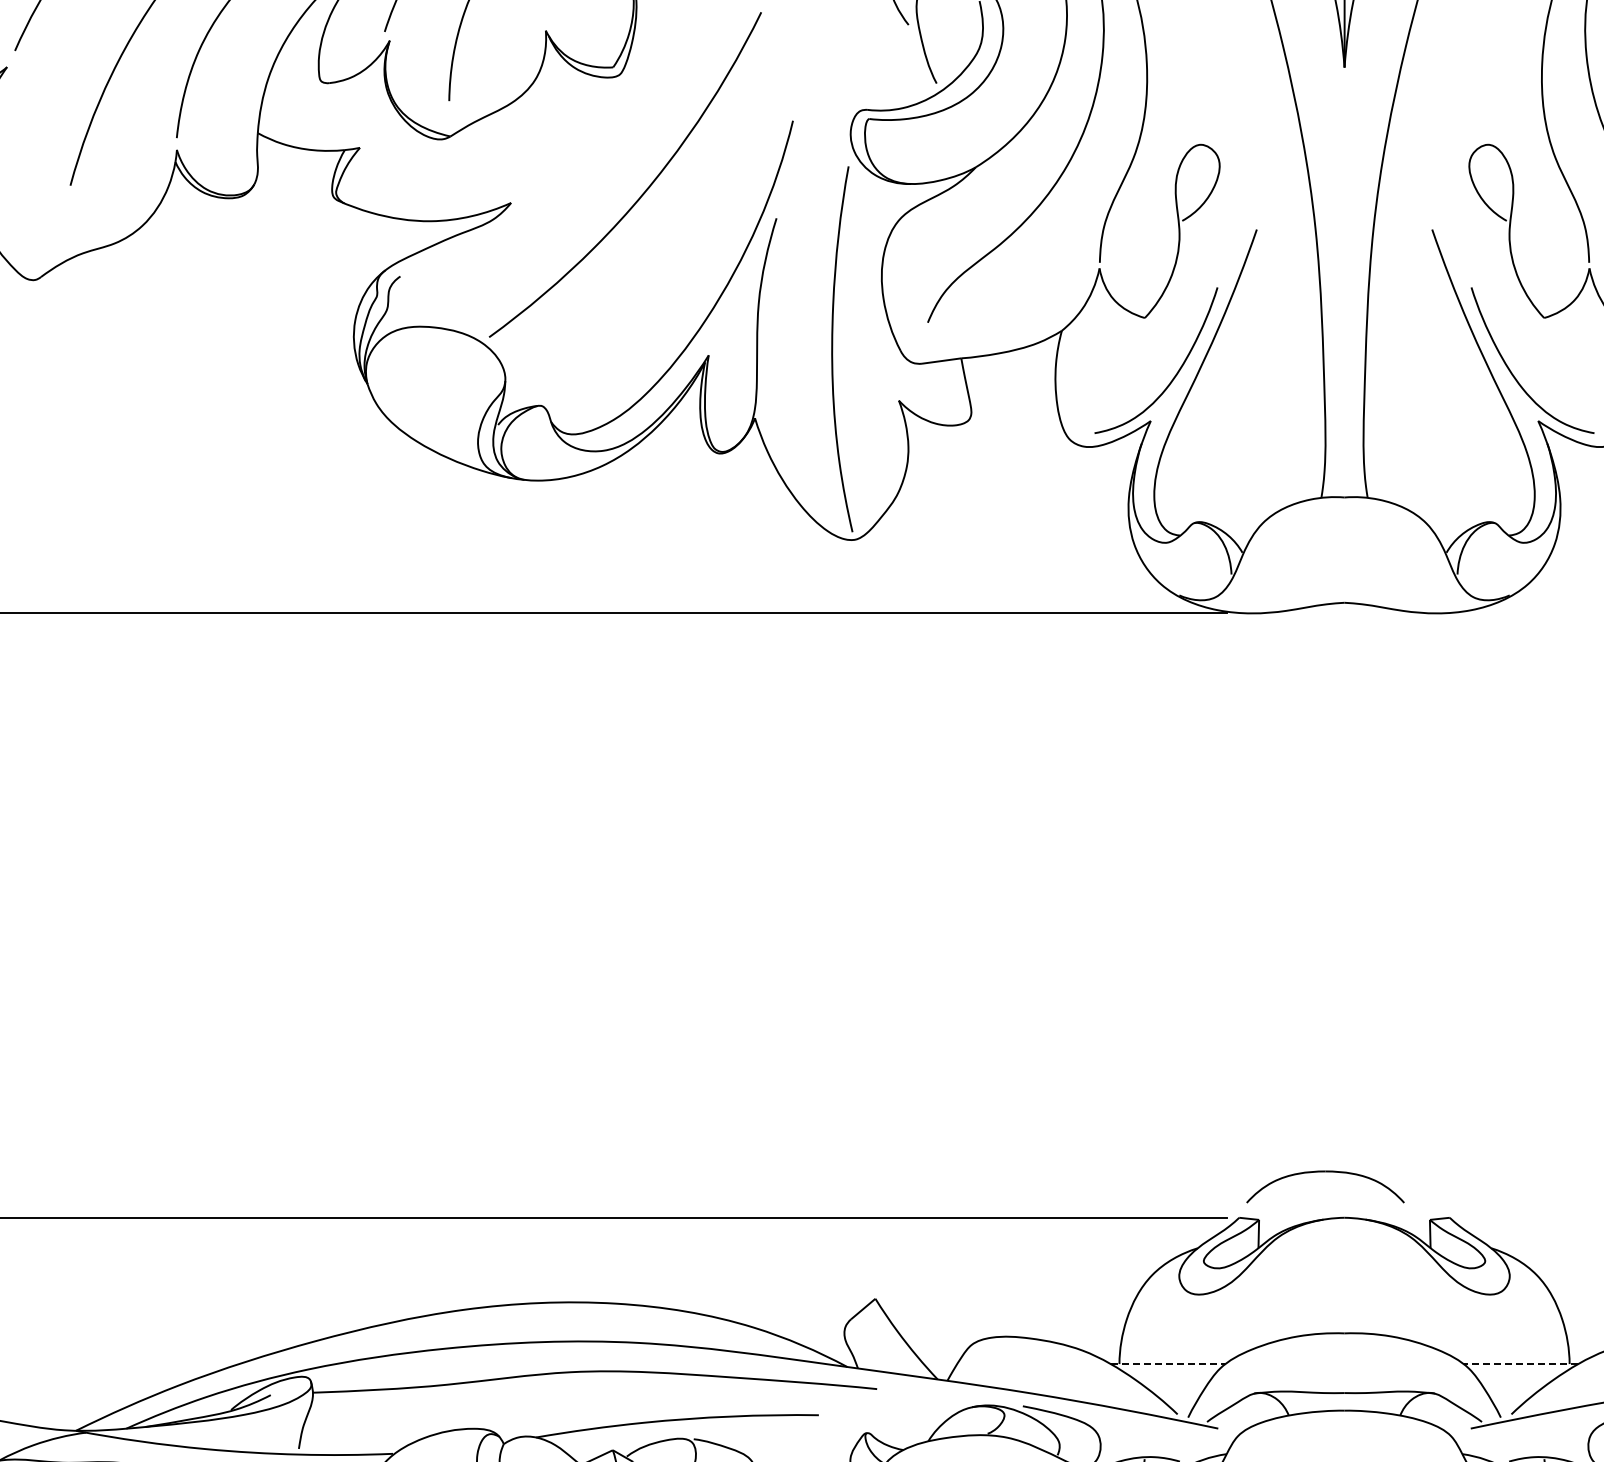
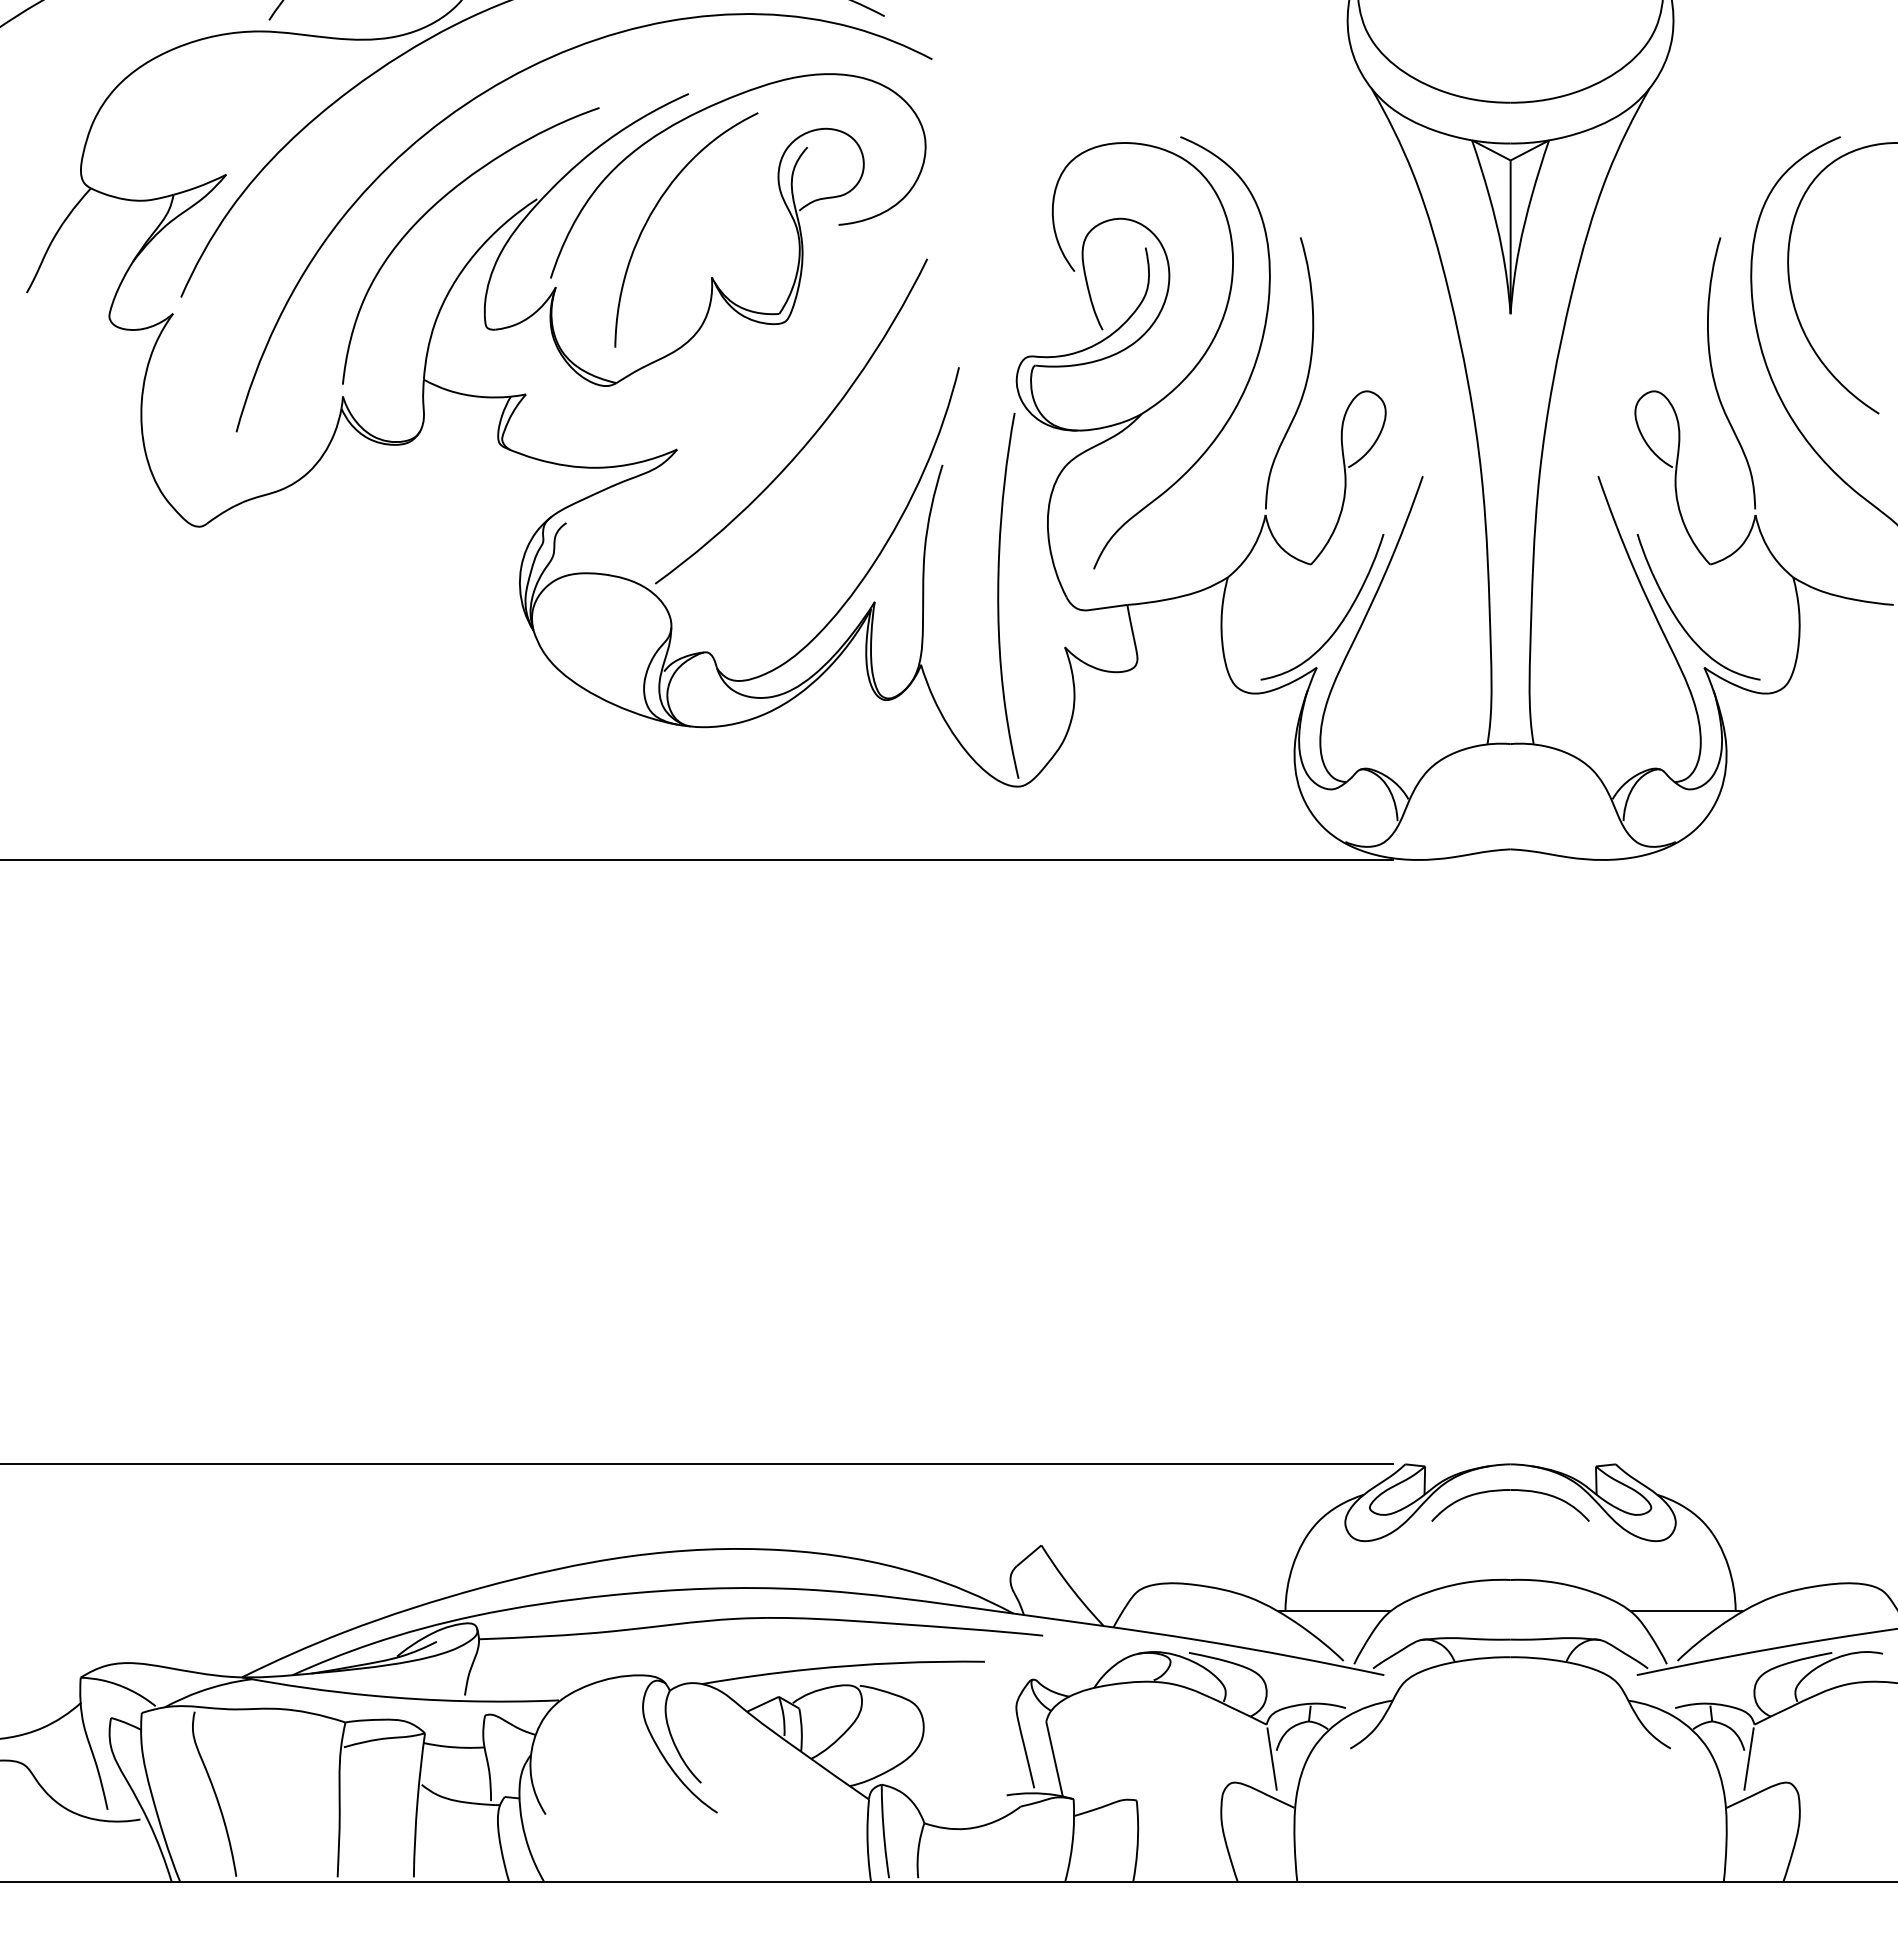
part: (1325, 1171) -> (1510, 1490), moved
line: (1168, 1363) -> (1334, 1610), dashed -> solid
line: (1520, 1363) -> (1686, 1610), dashed -> solid

